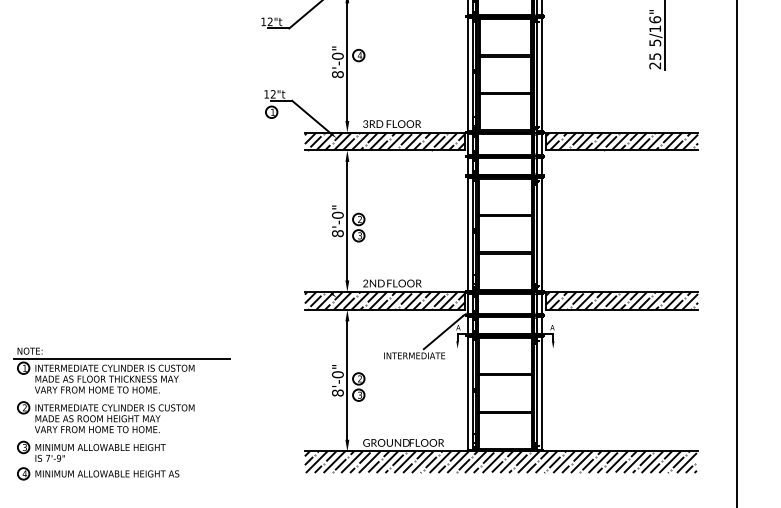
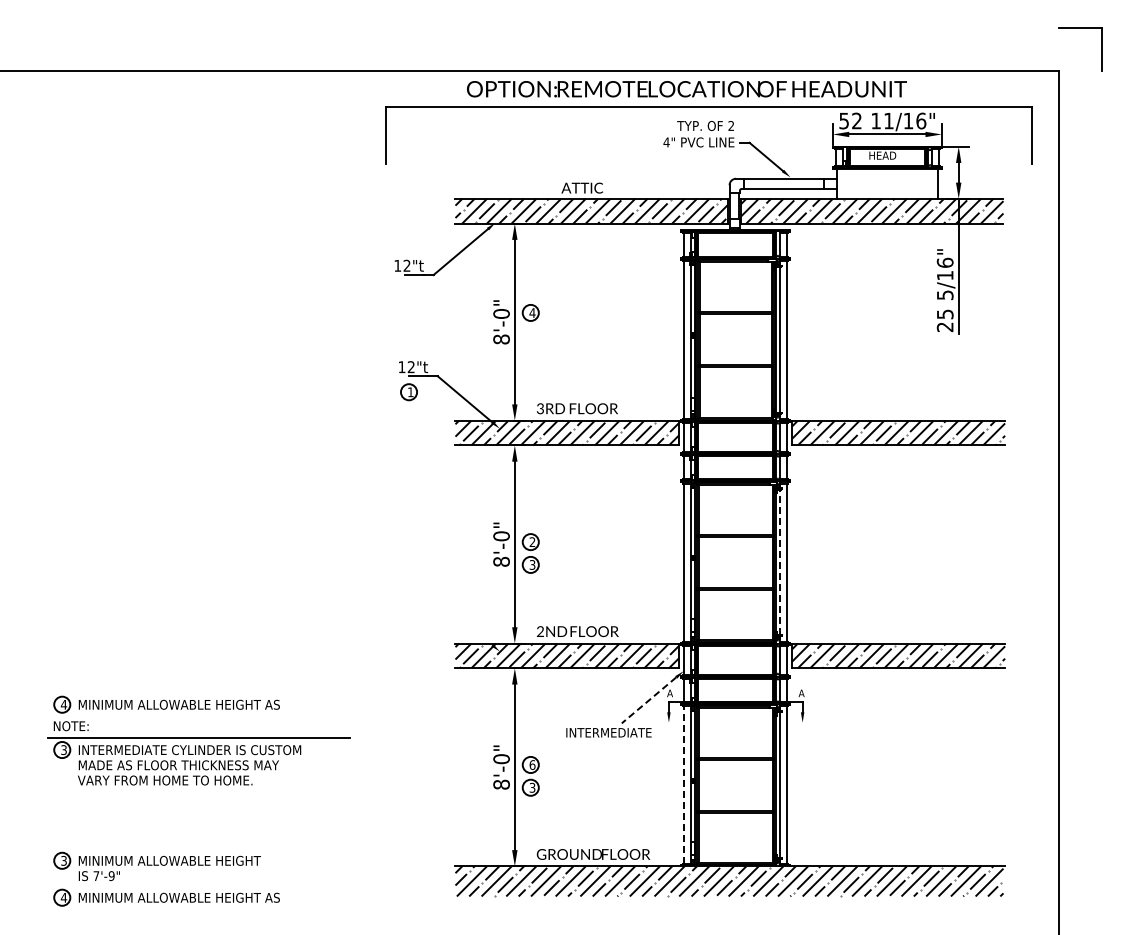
line: (537, 234) -> (780, 562), solid -> dashed
line: (443, 332) -> (649, 700), solid -> dashed
part: (98, 335) -> (166, 704), added
text: (24, 368) -> (63, 750), 1 -> 3
text: (360, 378) -> (532, 764), 2 -> 6
line: (468, 392) -> (683, 784), solid -> dashed
part: (106, 417) -> (177, 818), removed

